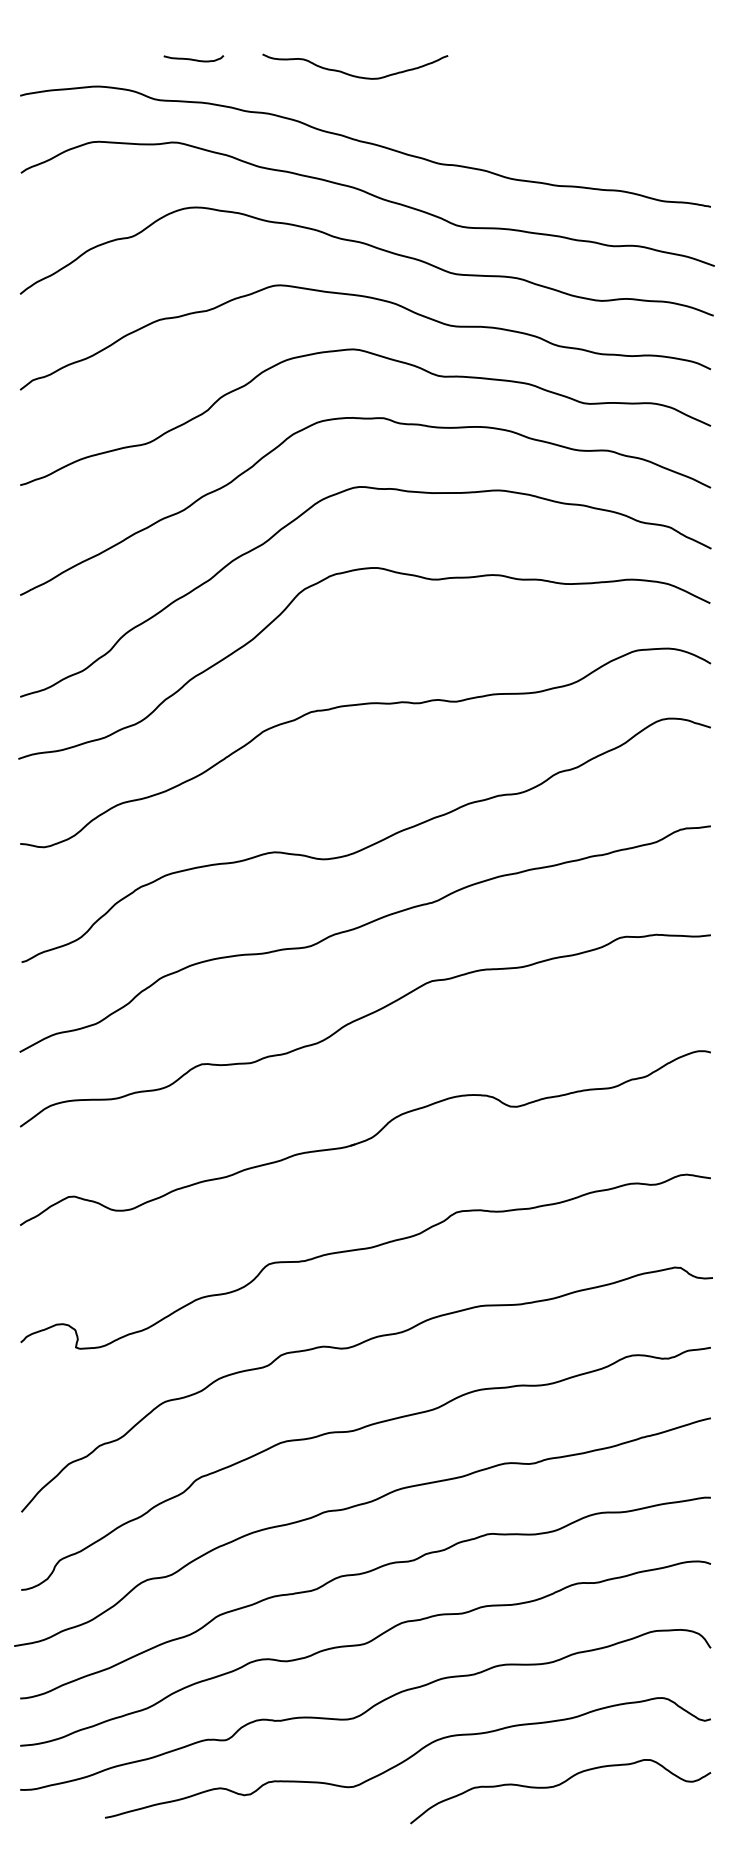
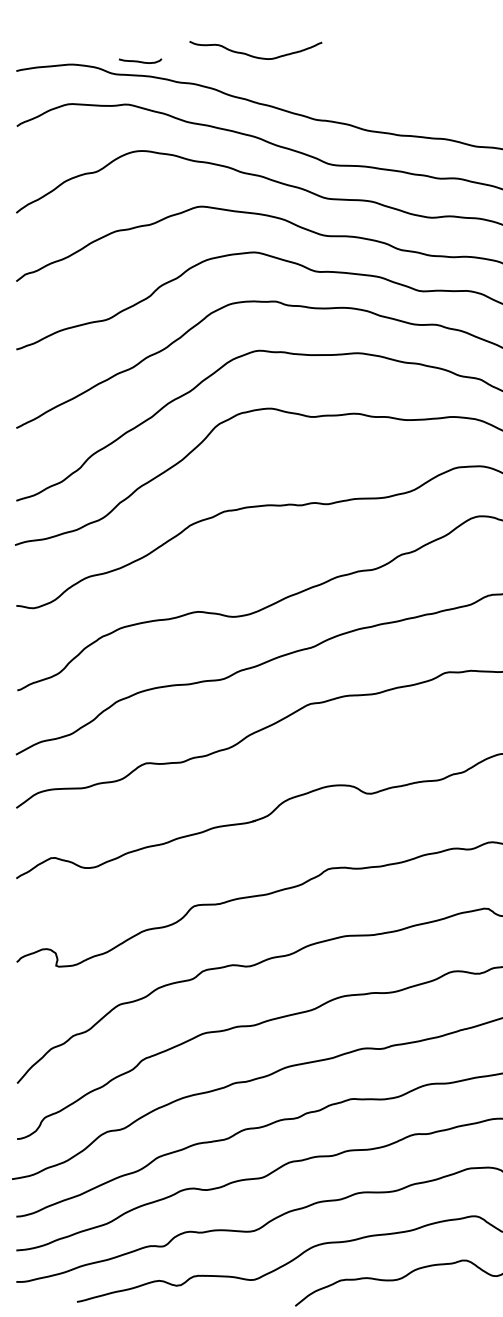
curve: (192, 58) -> (139, 60), moved

